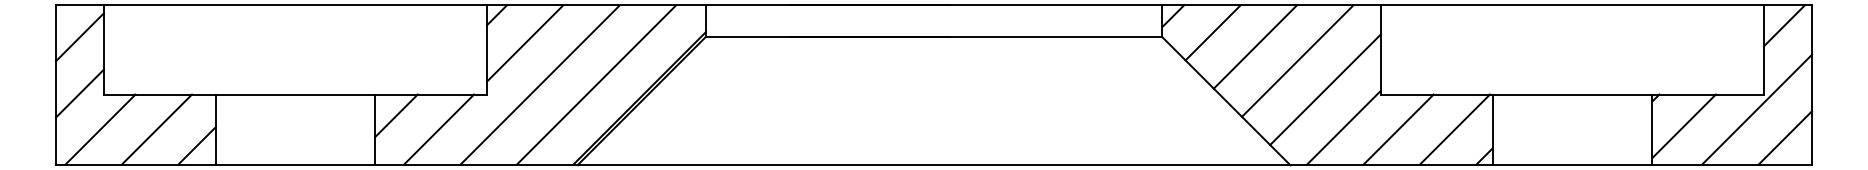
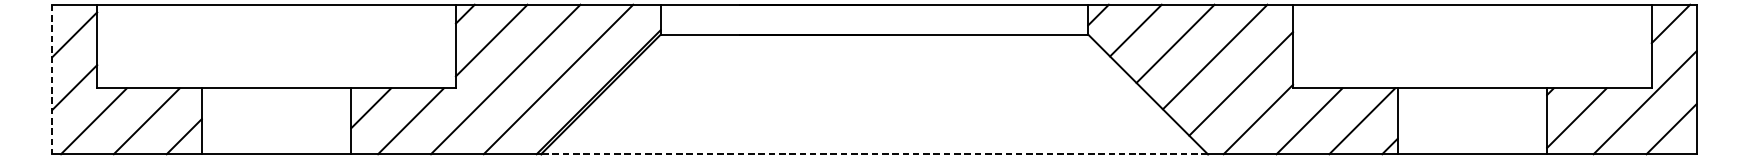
line: (56, 84) -> (52, 79), solid -> dashed
line: (934, 164) -> (874, 153), solid -> dashed

